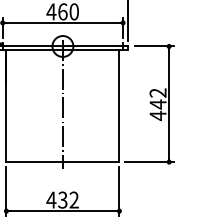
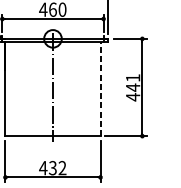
text: (157, 92) -> (132, 77), 442 -> 441
line: (119, 105) -> (100, 88), solid -> dashed

